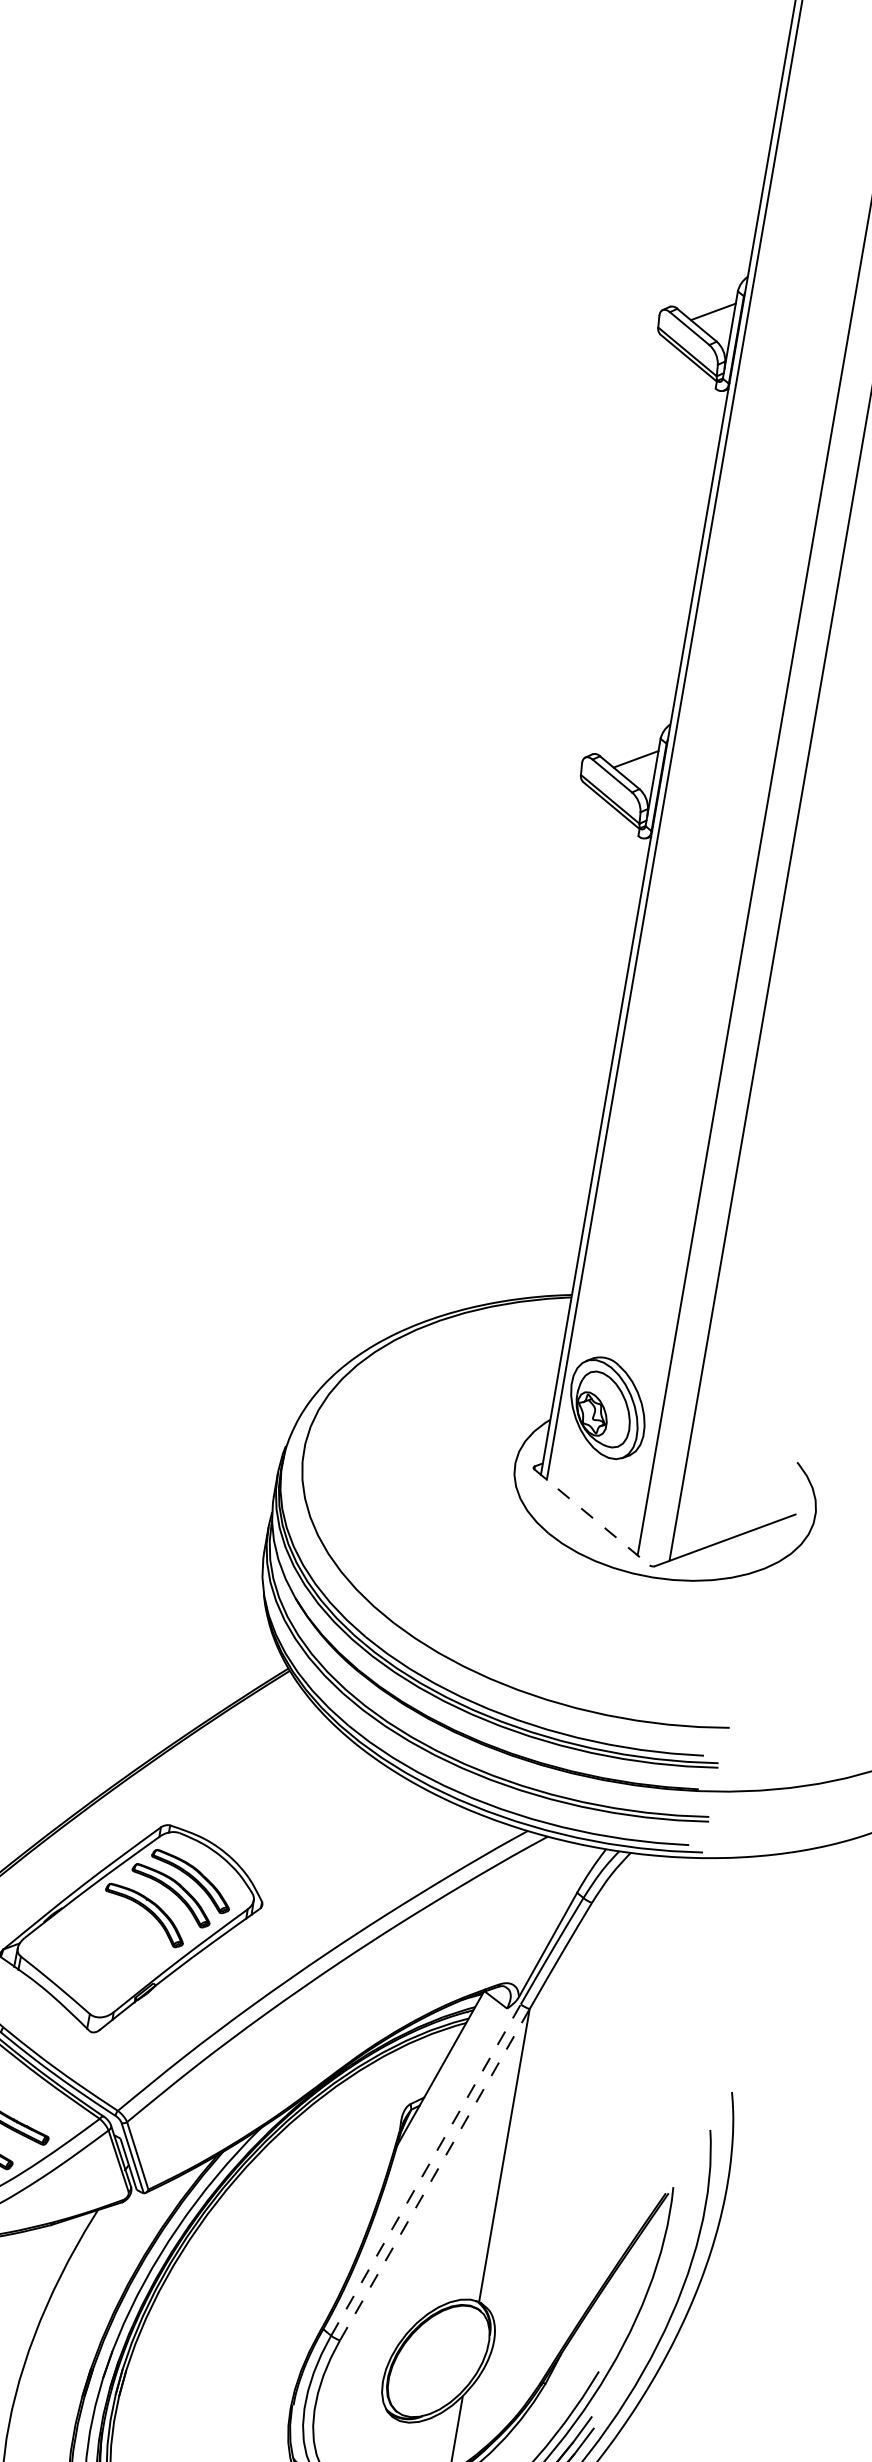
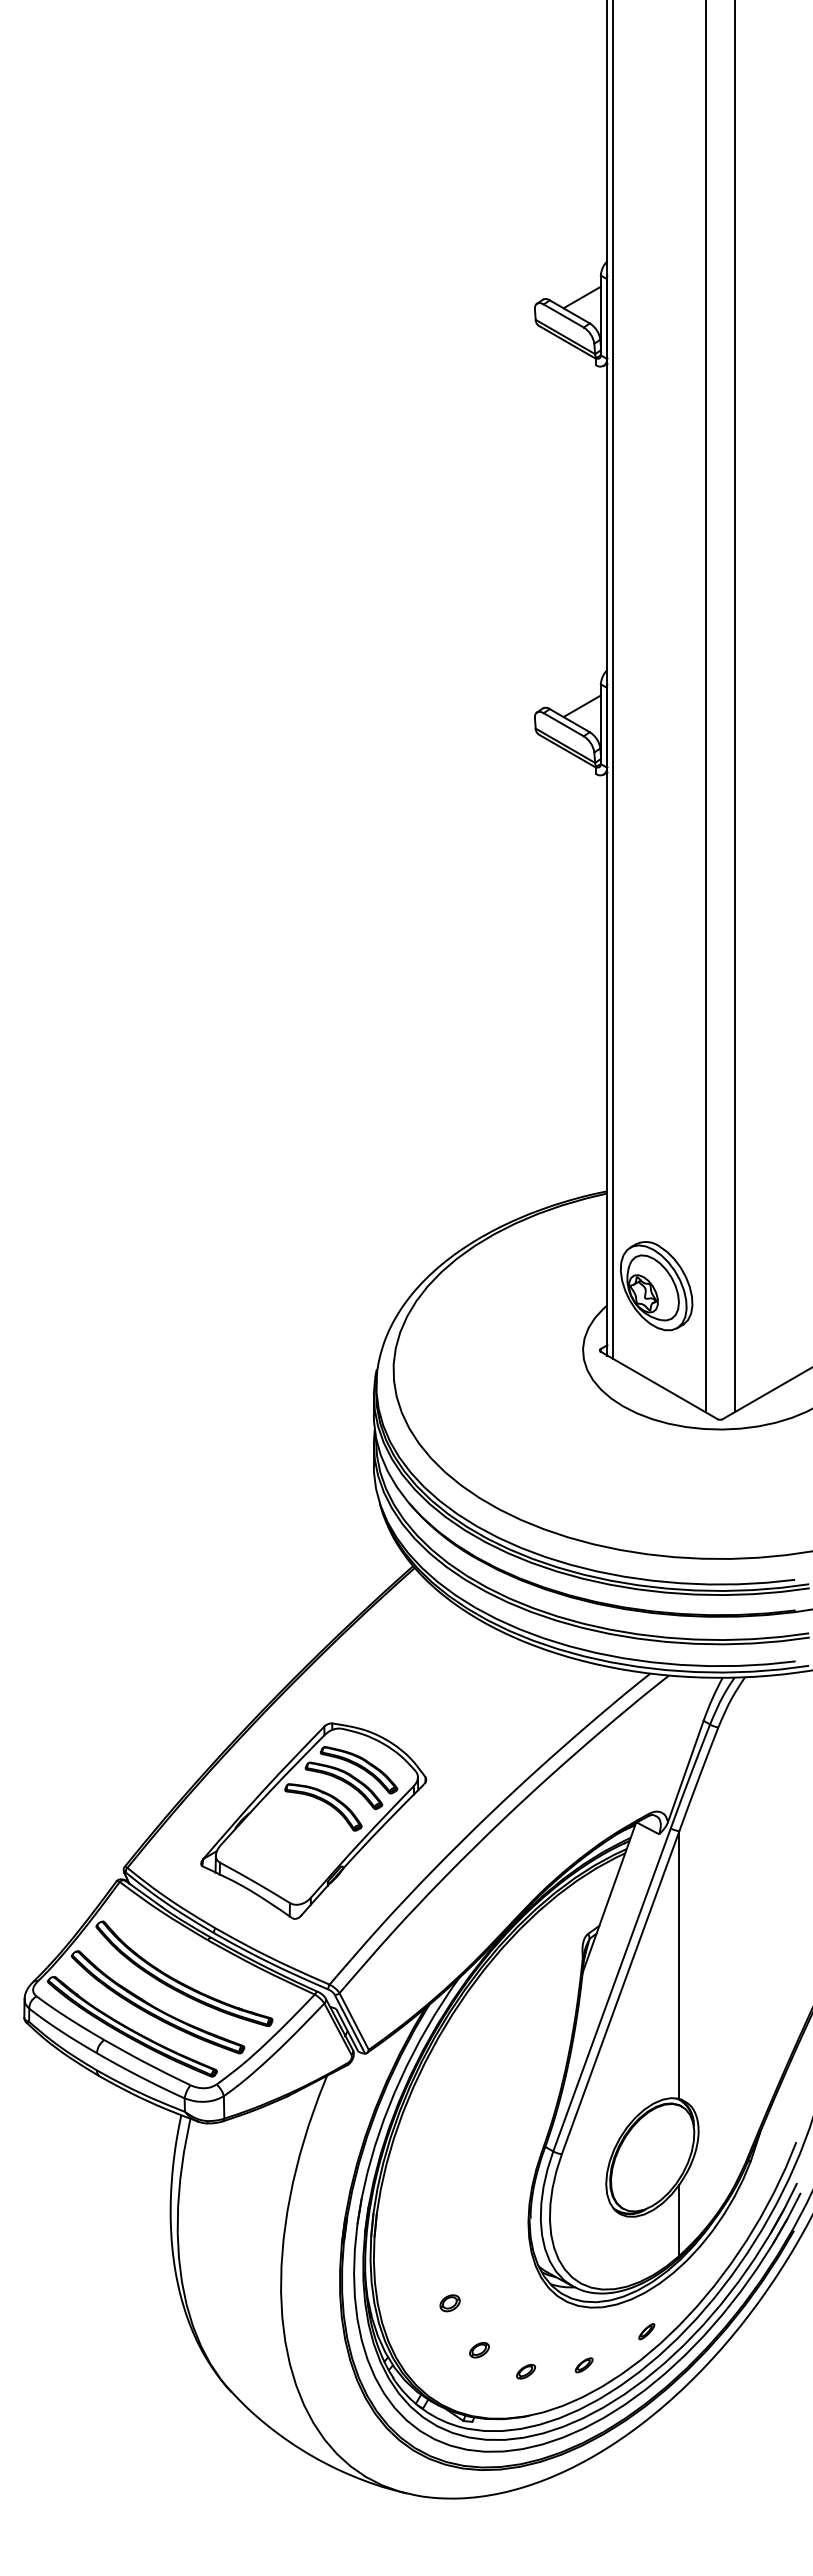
line: (592, 1517) -> (659, 1385), dashed -> solid
line: (426, 2169) -> (612, 1989), dashed -> solid
line: (434, 2174) -> (620, 1992), dashed -> solid

